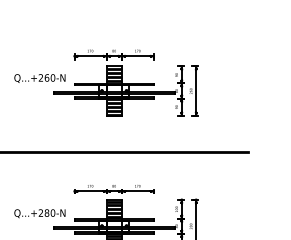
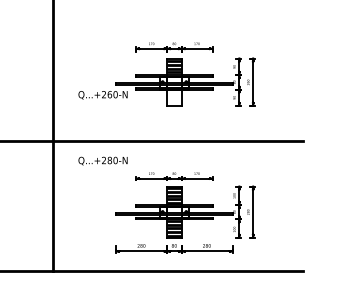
text: (39, 78) -> (102, 95), moved
hatch: (114, 106) -> (174, 97), removed
text: (39, 213) -> (102, 160), moved

